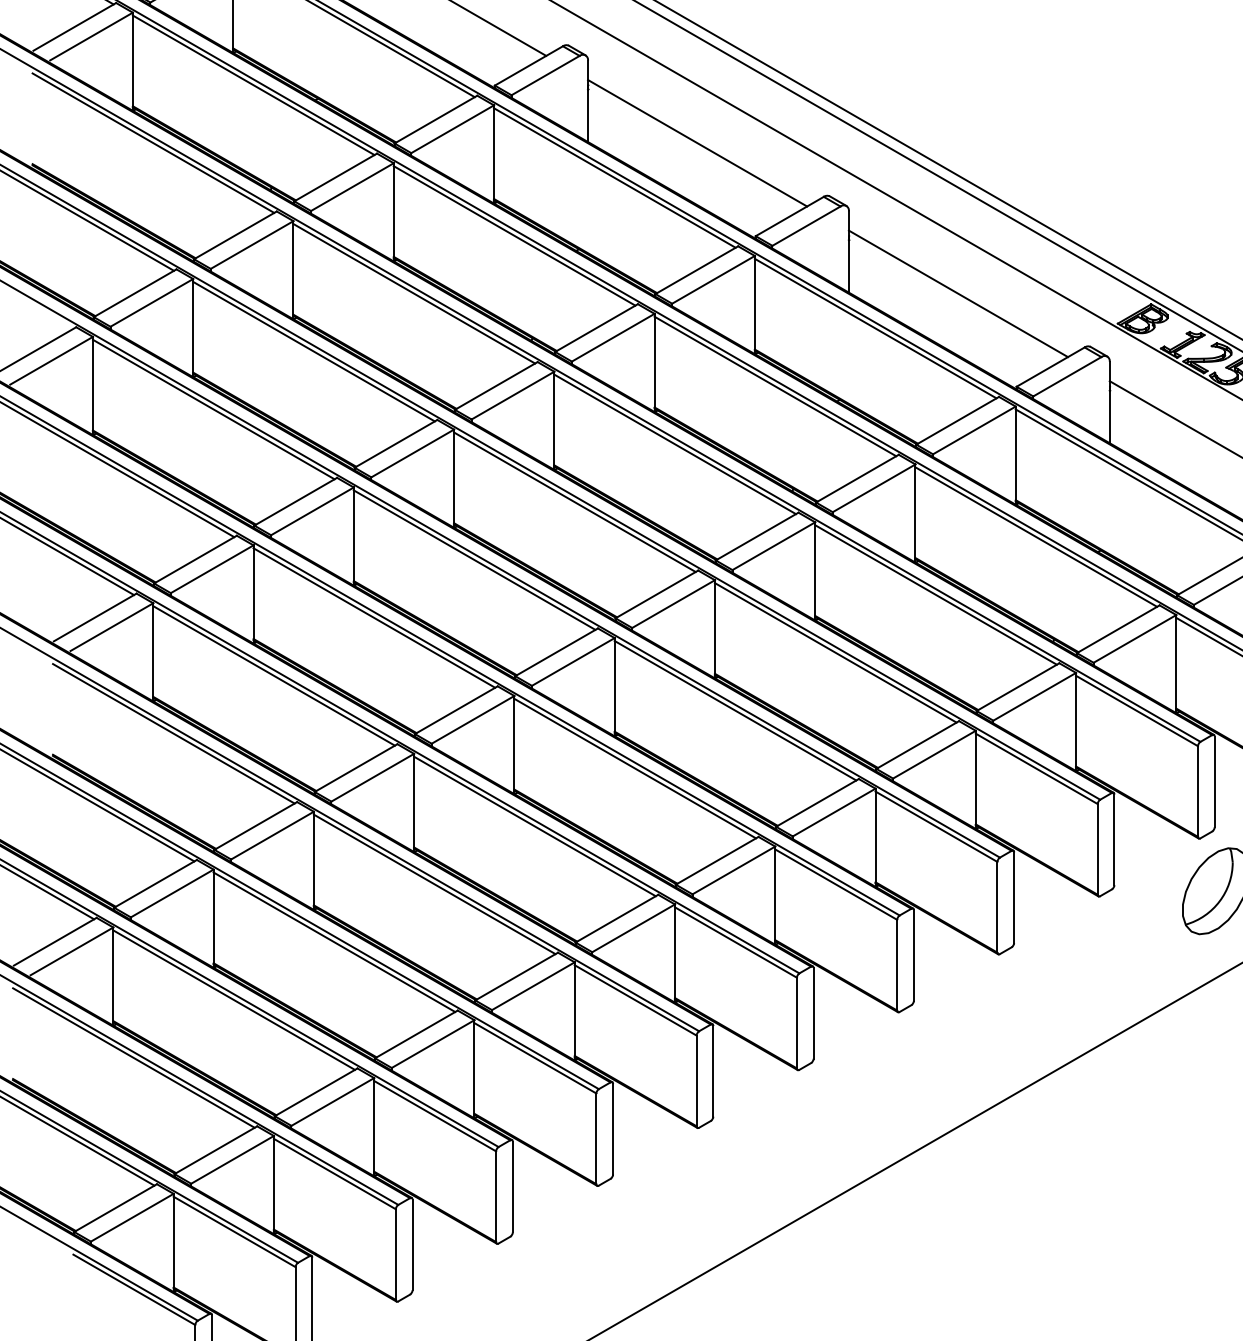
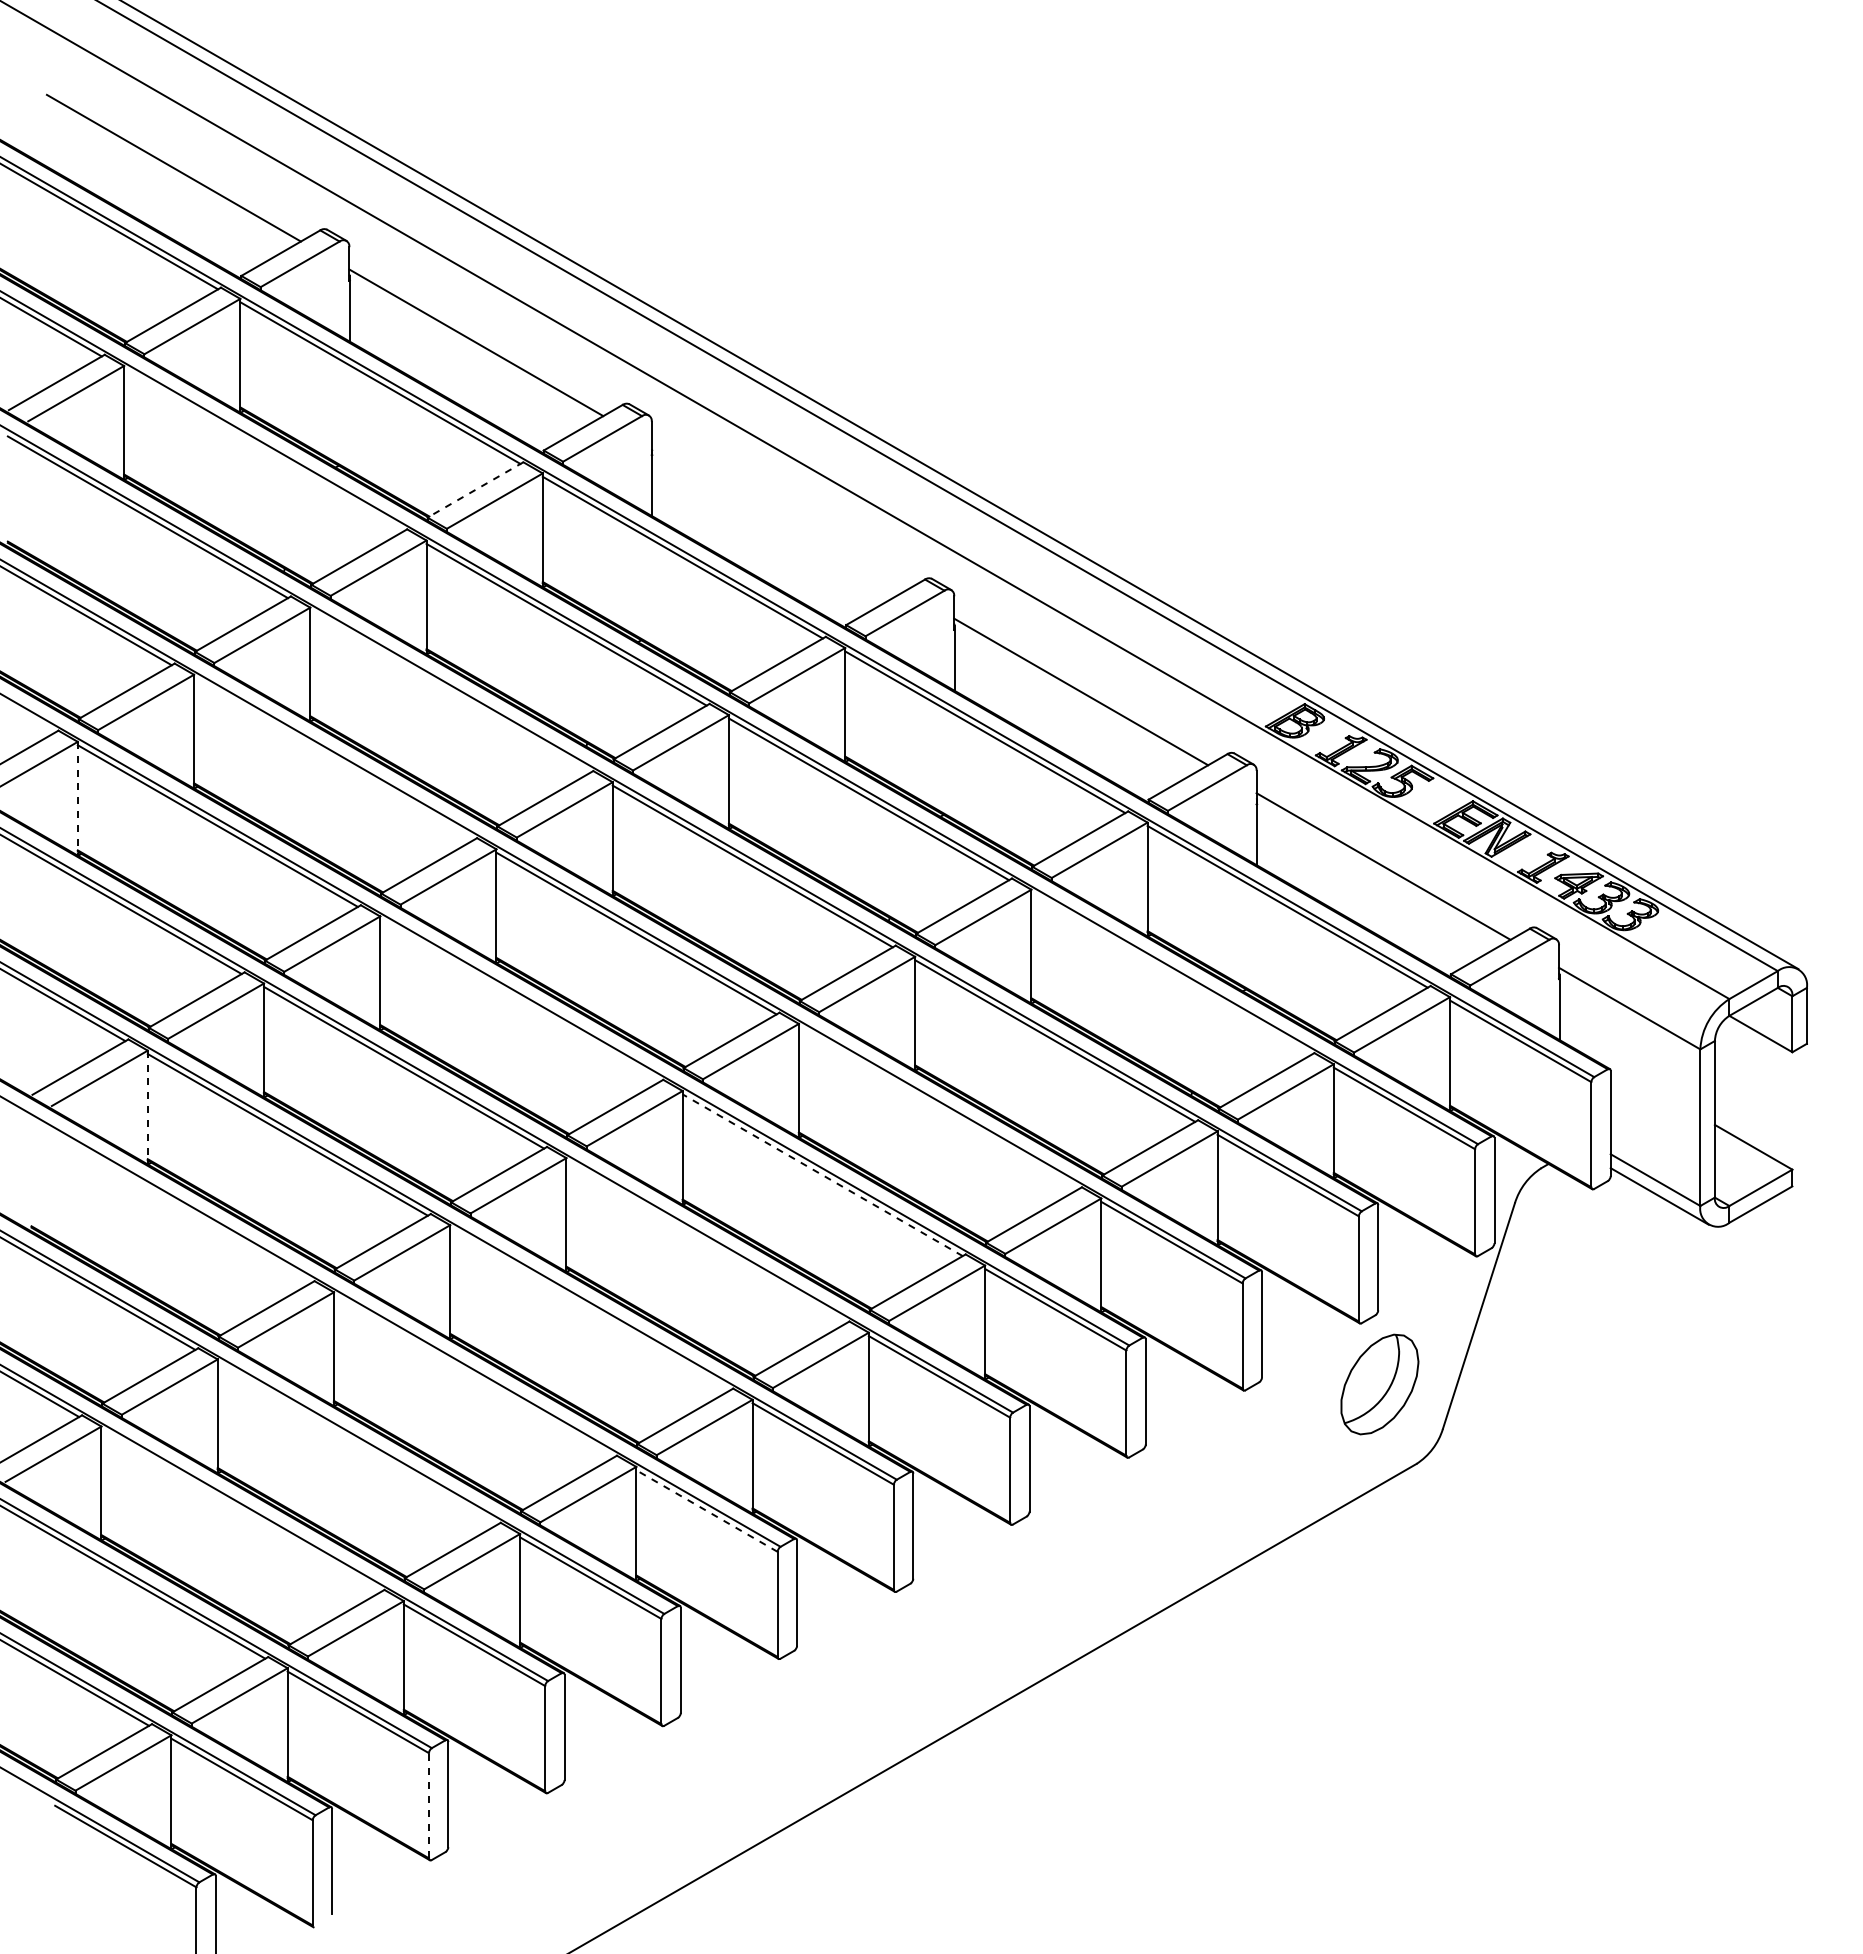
line: (253, 85) -> (264, 450), removed
line: (435, 120) -> (475, 490), solid -> dashed
line: (697, 143) -> (778, 517), removed
line: (414, 293) -> (450, 691), removed
line: (314, 351) -> (334, 758), removed
line: (92, 385) -> (77, 798), solid -> dashed
line: (1036, 536) -> (1171, 973), removed
line: (474, 560) -> (520, 1000), removed
line: (153, 652) -> (147, 1107), solid -> dashed
line: (835, 653) -> (938, 1108), removed
line: (735, 710) -> (822, 1175), solid -> dashed
line: (173, 733) -> (171, 1201), removed
line: (635, 768) -> (706, 1242), removed
line: (535, 826) -> (590, 1309), removed
line: (434, 884) -> (473, 1376), removed
line: (334, 942) -> (357, 1443), removed
line: (234, 999) -> (241, 1510), removed
line: (636, 1000) -> (707, 1511), solid -> dashed
line: (395, 1254) -> (428, 1805), solid -> dashed

